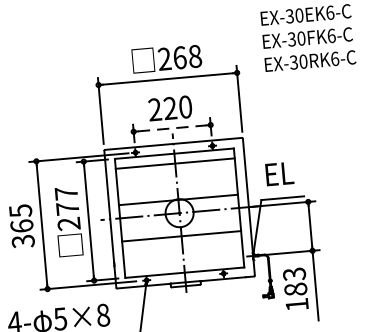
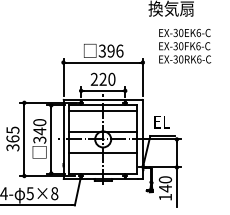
text: (178, 56) -> (110, 50), 268 -> 396
line: (172, 127) -> (103, 90), dashed -> solid
text: (67, 209) -> (39, 131), 277 -> 340
text: (295, 282) -> (165, 184), 183 -> 140

